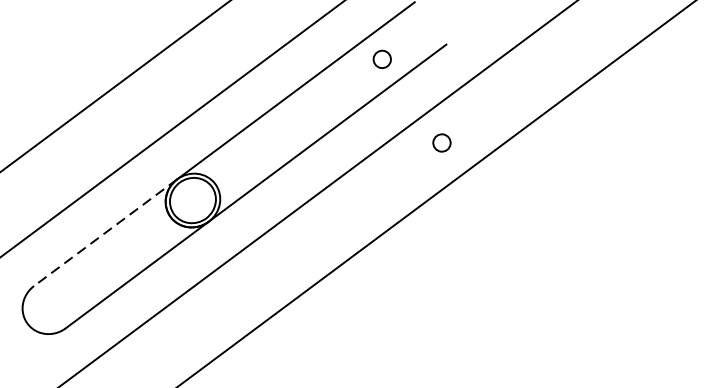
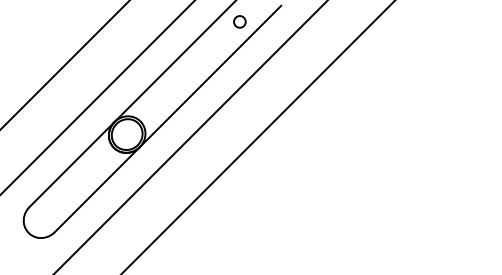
circle: (441, 142) -> (287, 71), removed
line: (104, 232) -> (71, 164), dashed -> solid

